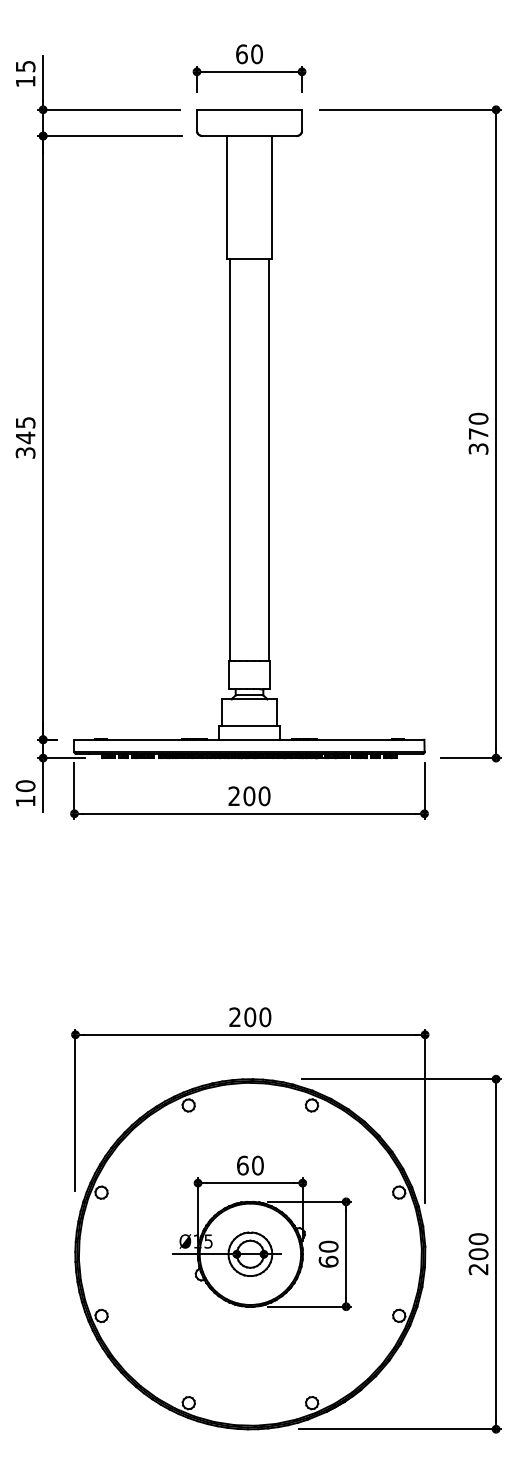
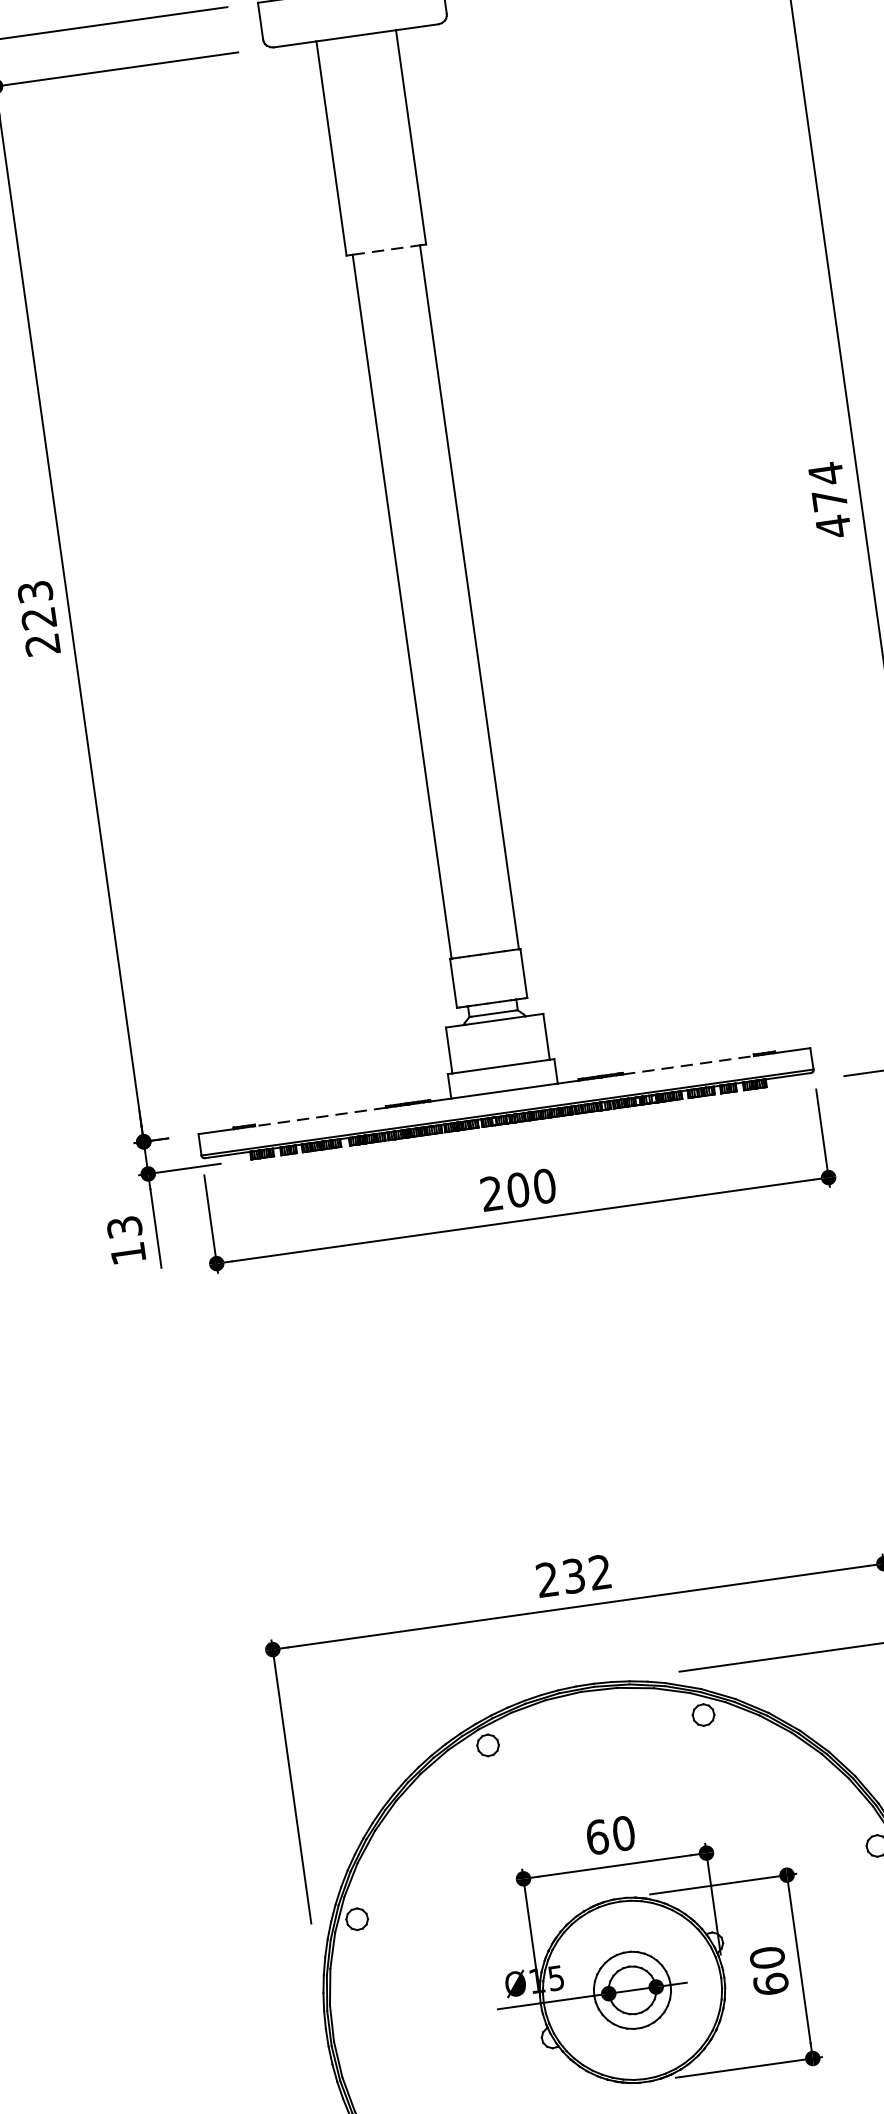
line: (250, 258) -> (388, 249), solid -> dashed
text: (478, 433) -> (829, 499), 370 -> 474
text: (25, 437) -> (38, 617), 345 -> 223
line: (143, 739) -> (319, 1116), solid -> dashed
line: (355, 739) -> (689, 1064), solid -> dashed
text: (25, 786) -> (124, 1227), 10 -> 13
text: (257, 1017) -> (586, 1574), 200 -> 232

